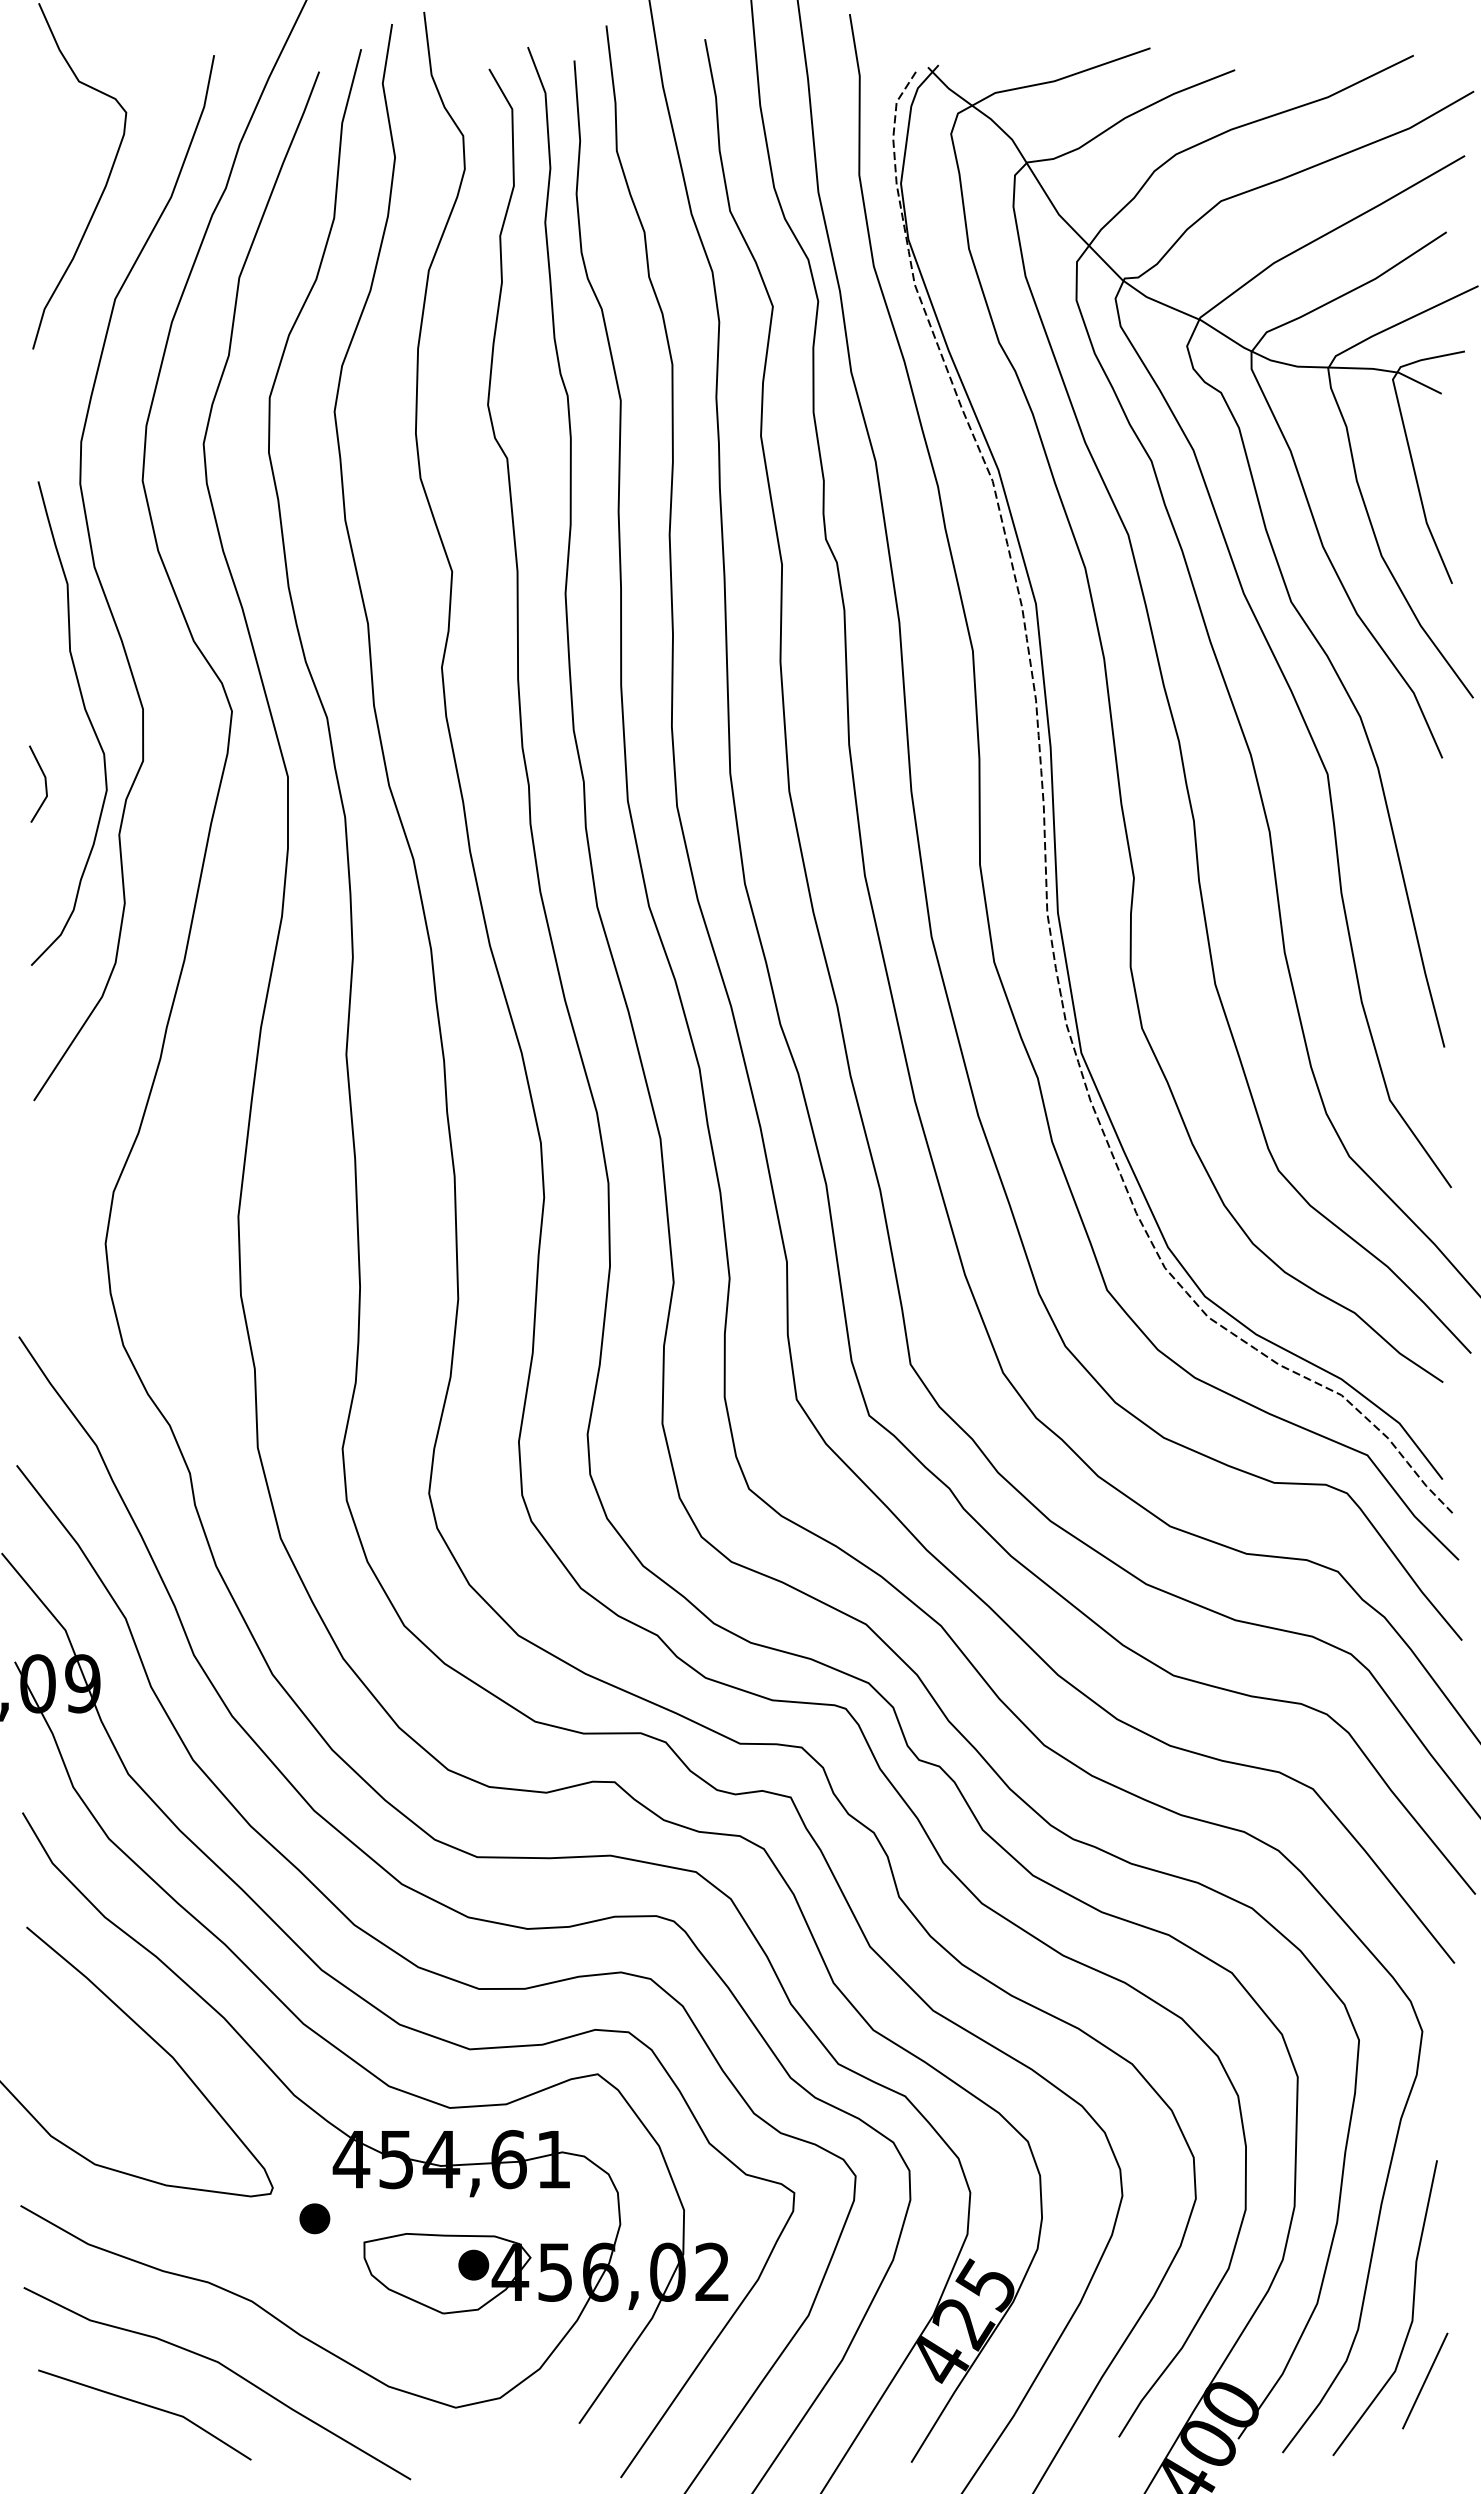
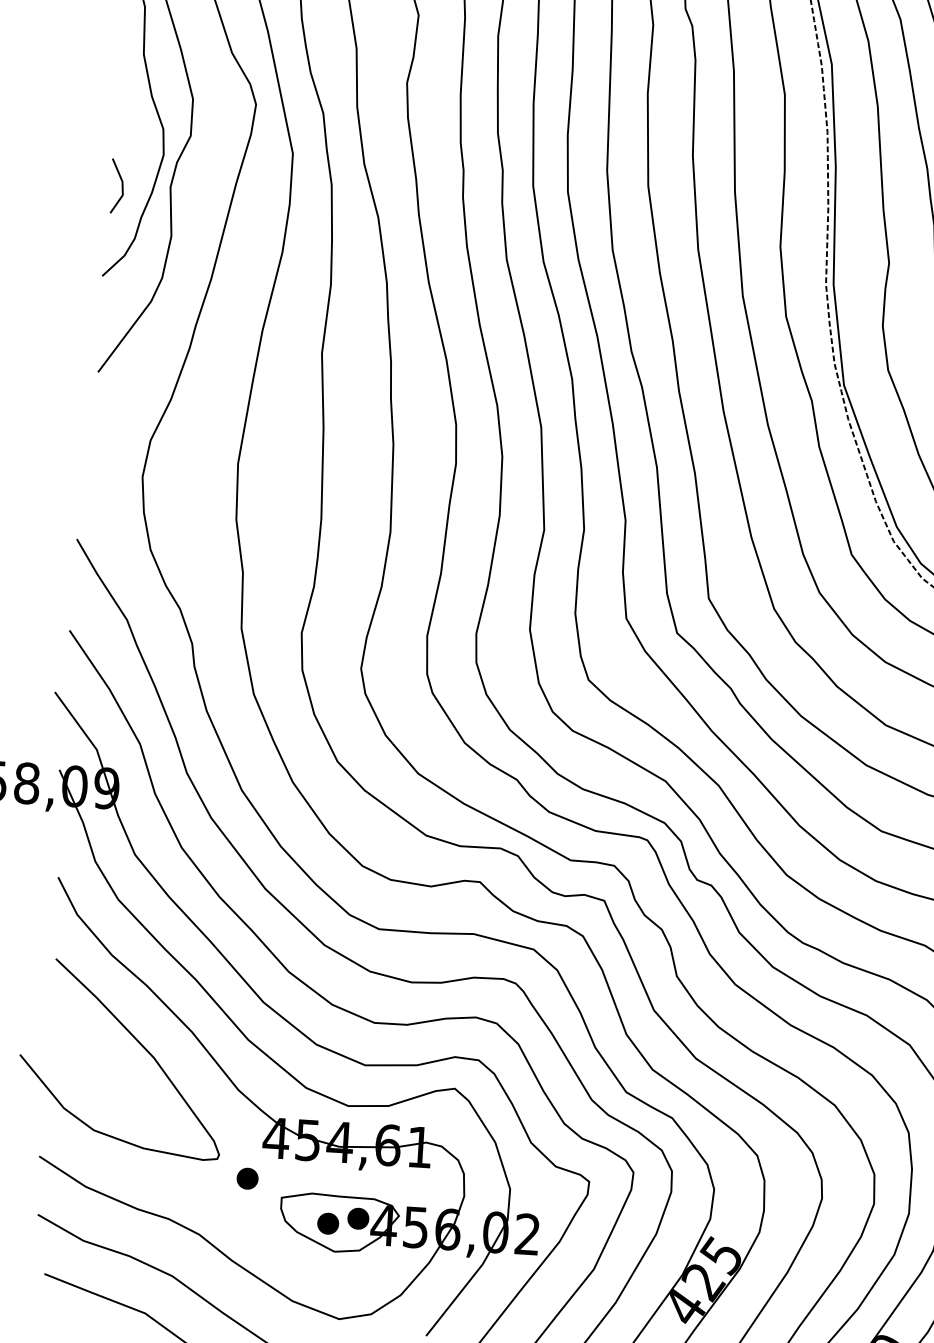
line: (44, 781) -> (121, 184), moved
part: (431, 2274) -> (327, 1223), added

